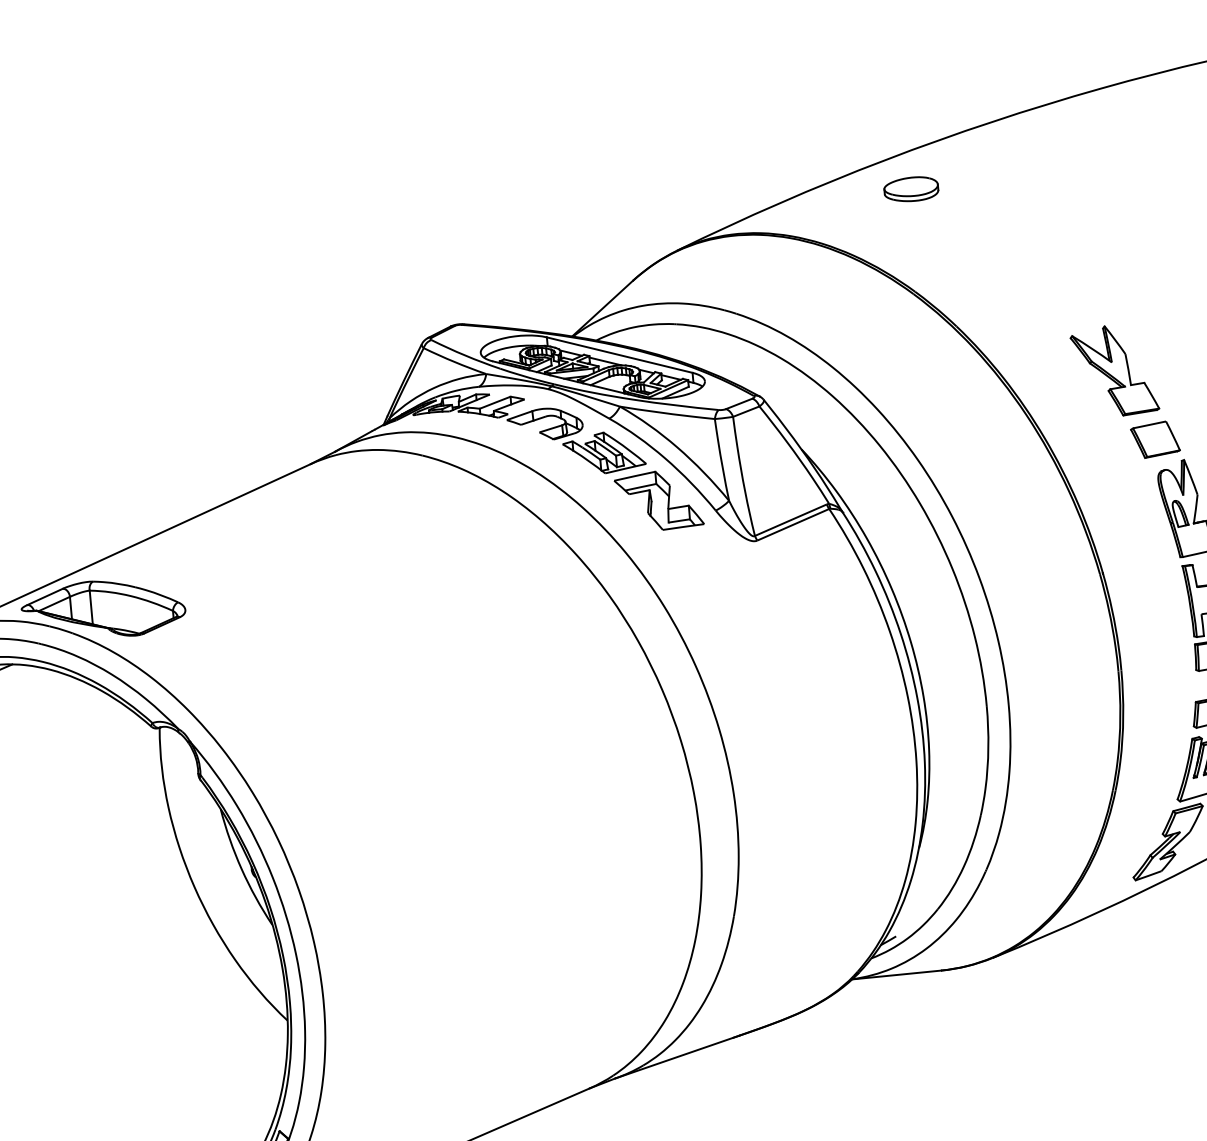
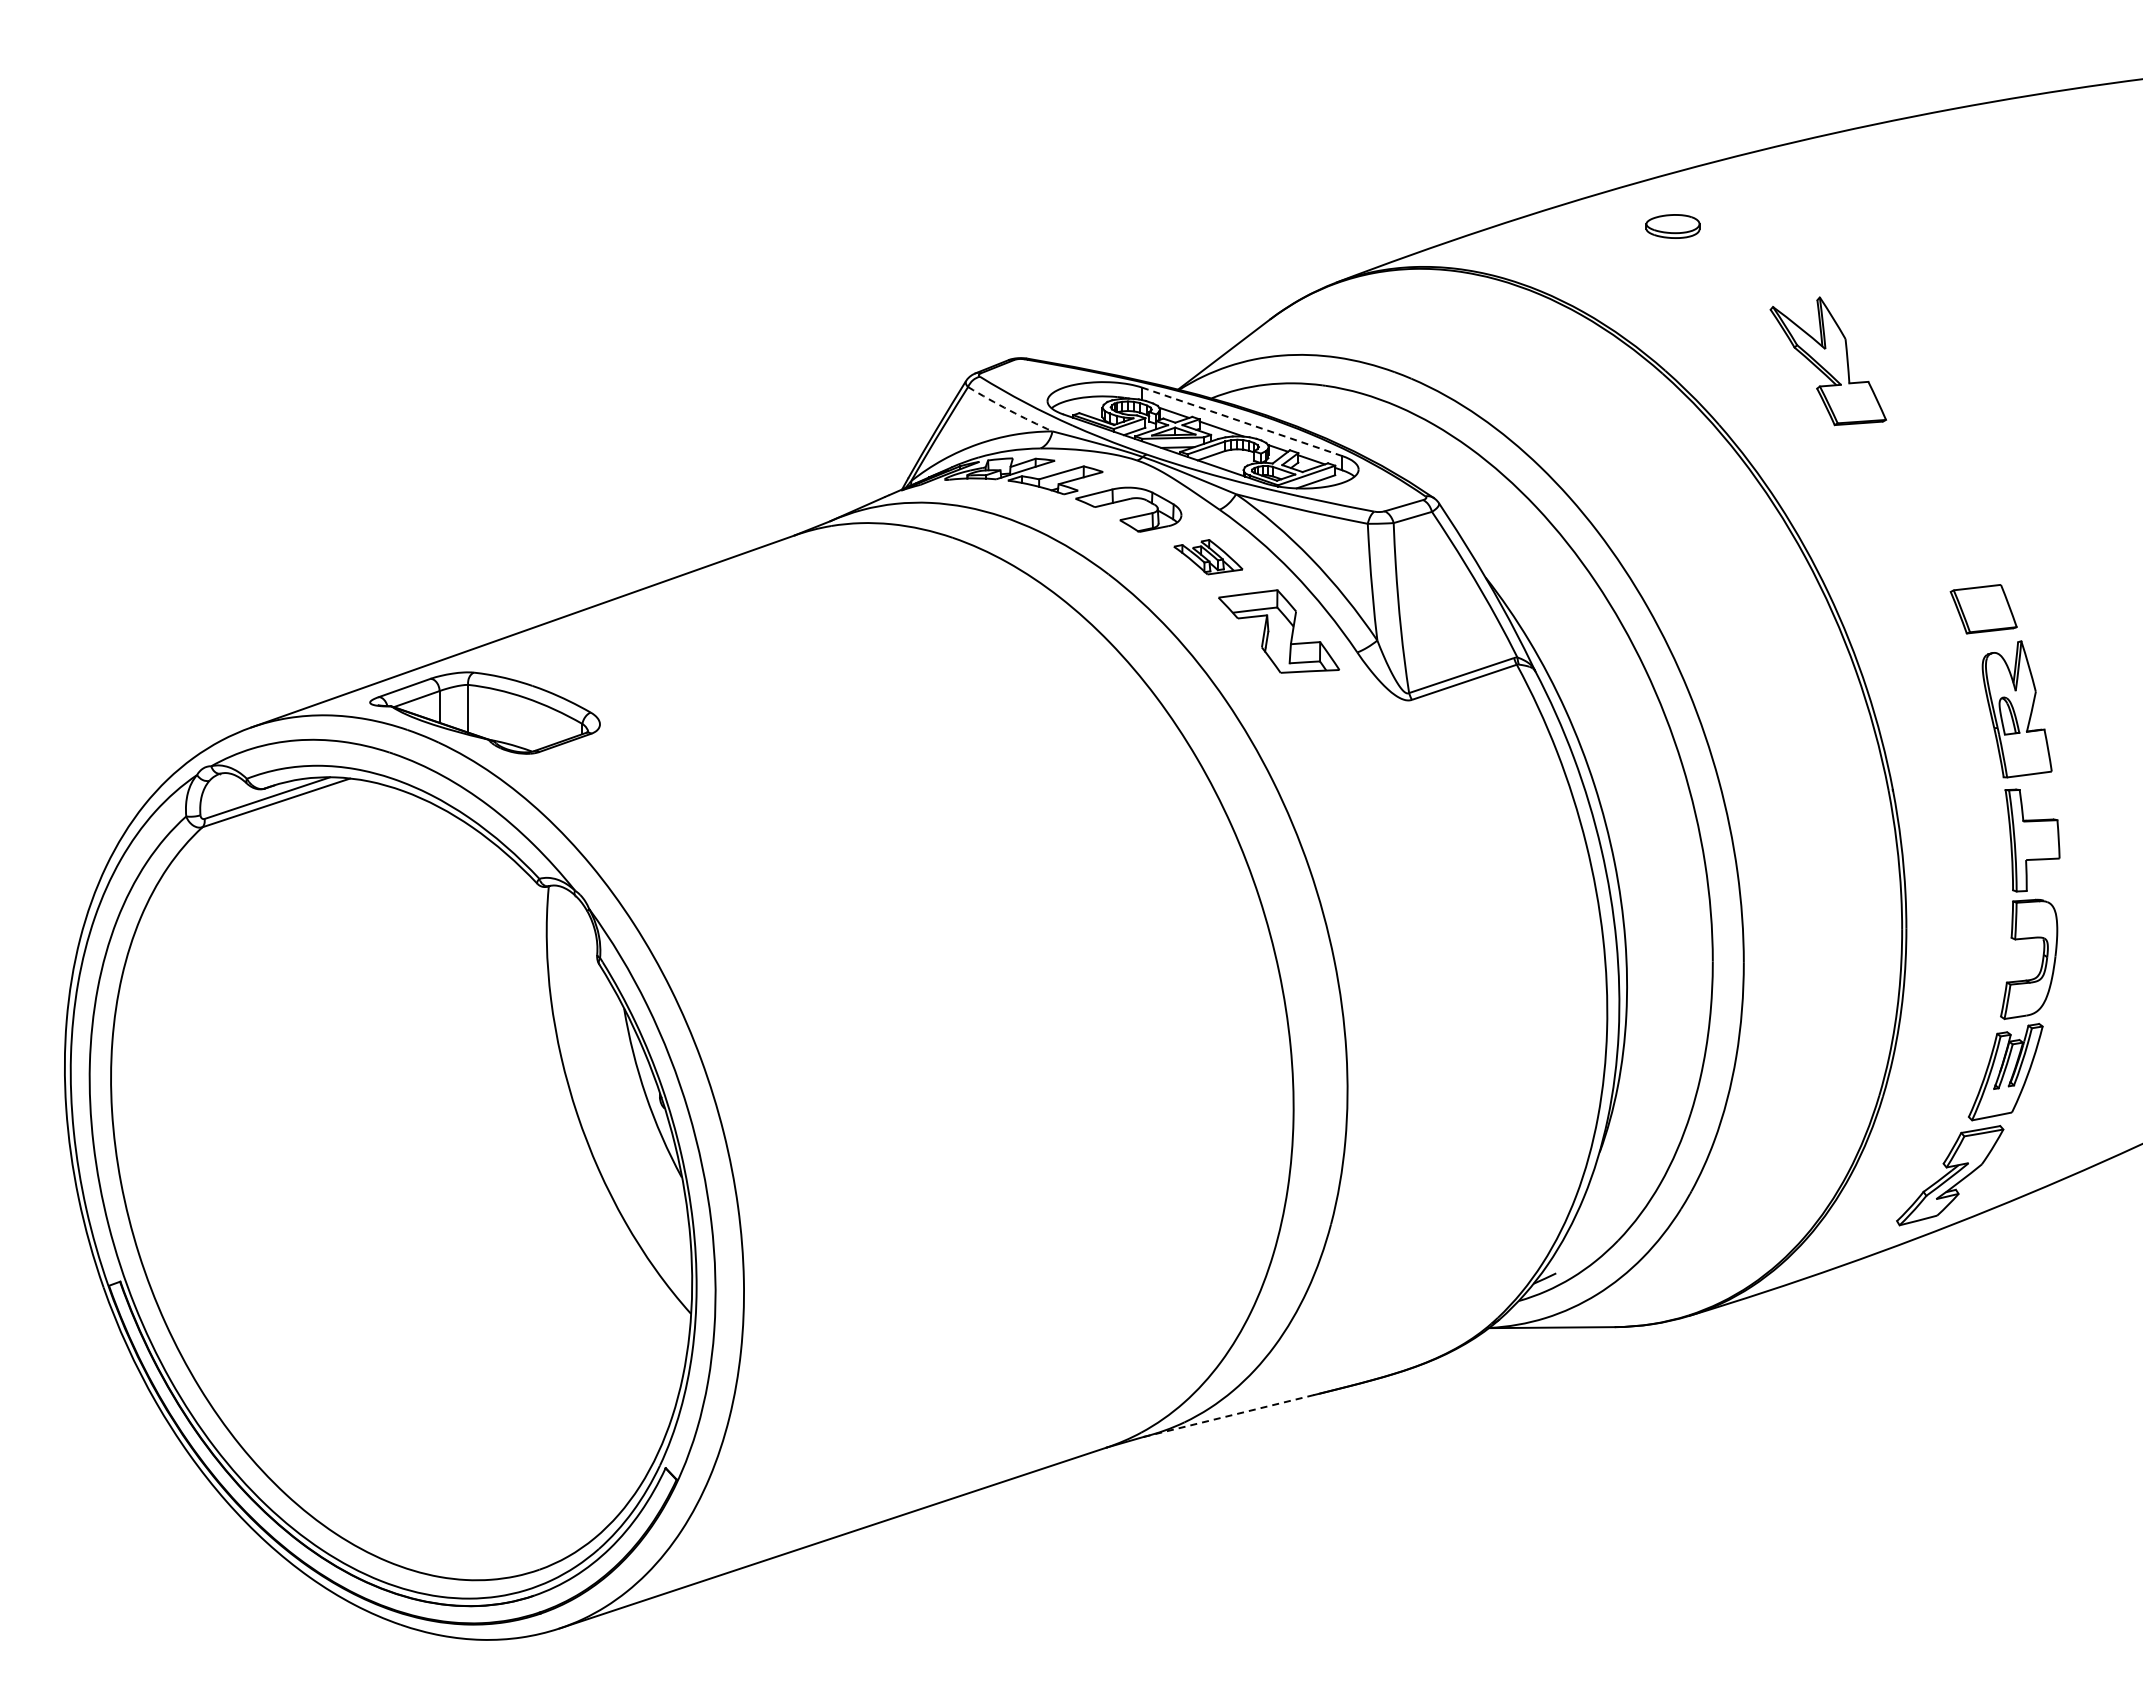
part: (910, 189) -> (1672, 226), size x0.7
line: (619, 354) -> (1242, 421), solid -> dashed
arc: (454, 362) -> (1009, 410), solid -> dashed
part: (1114, 371) -> (1827, 361), moved
part: (604, 452) -> (1208, 556), size x0.6
line: (677, 1056) -> (1233, 1414), solid -> dashed

